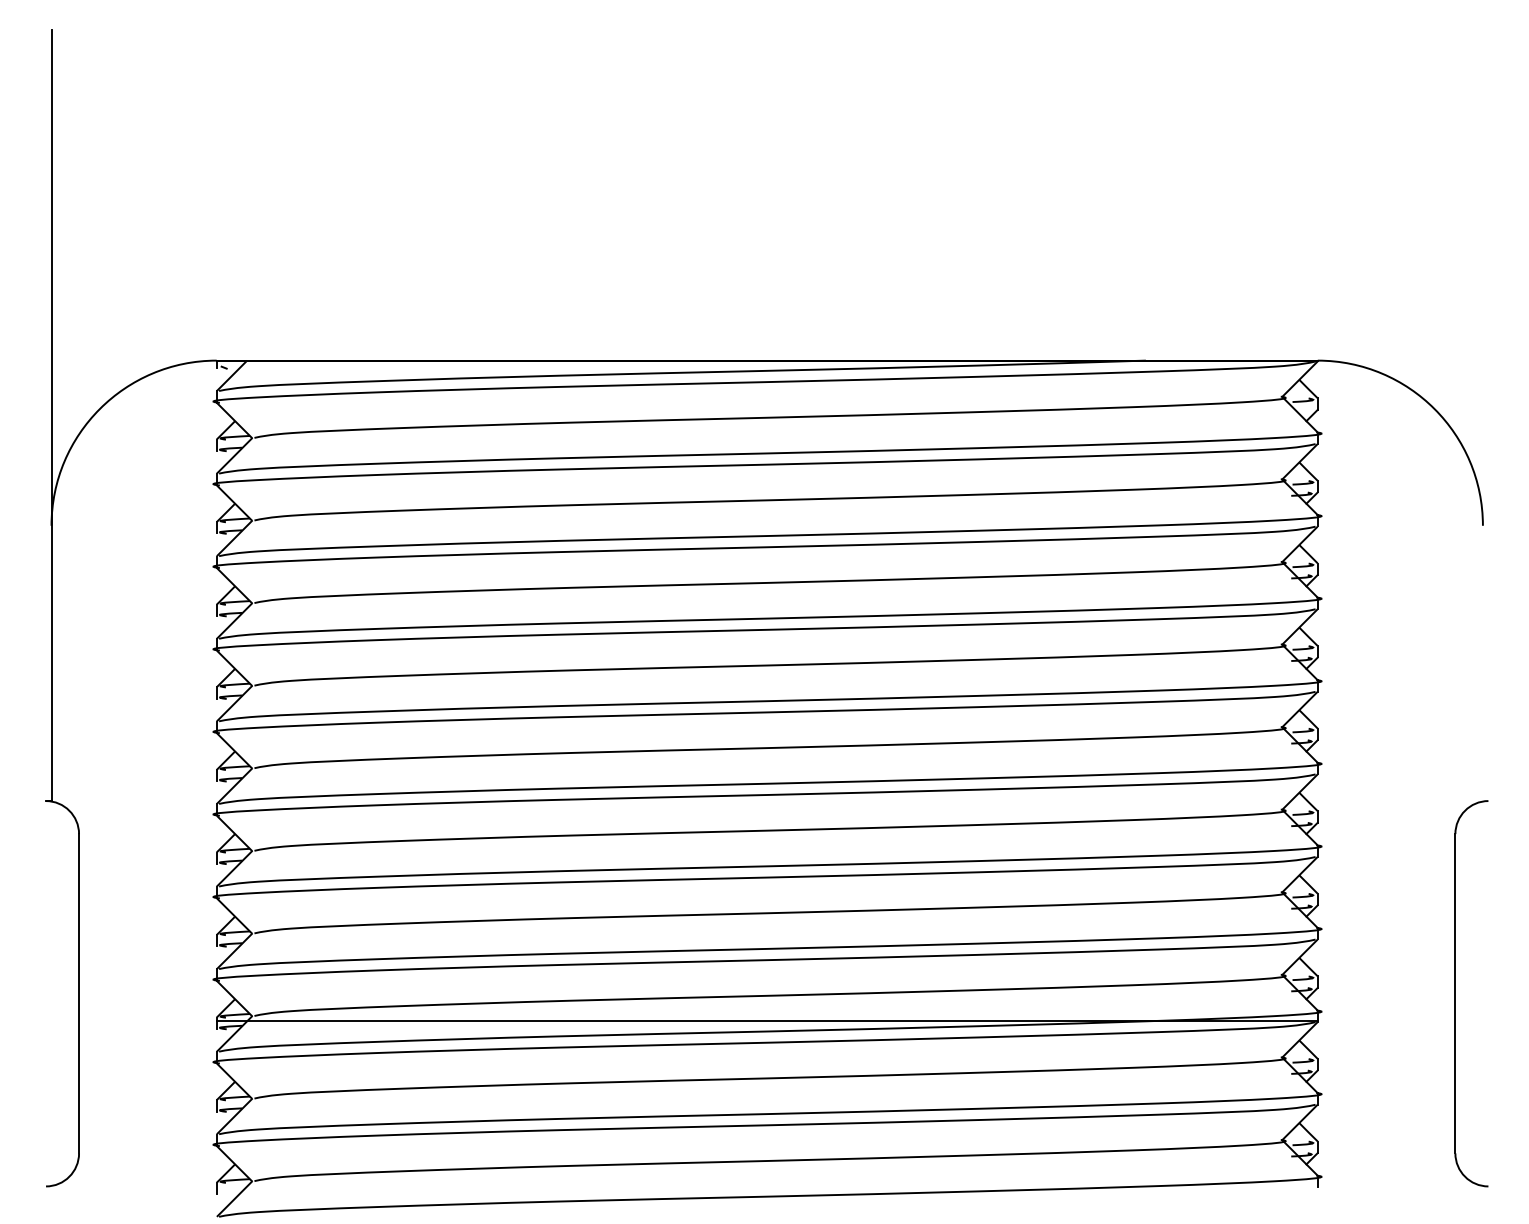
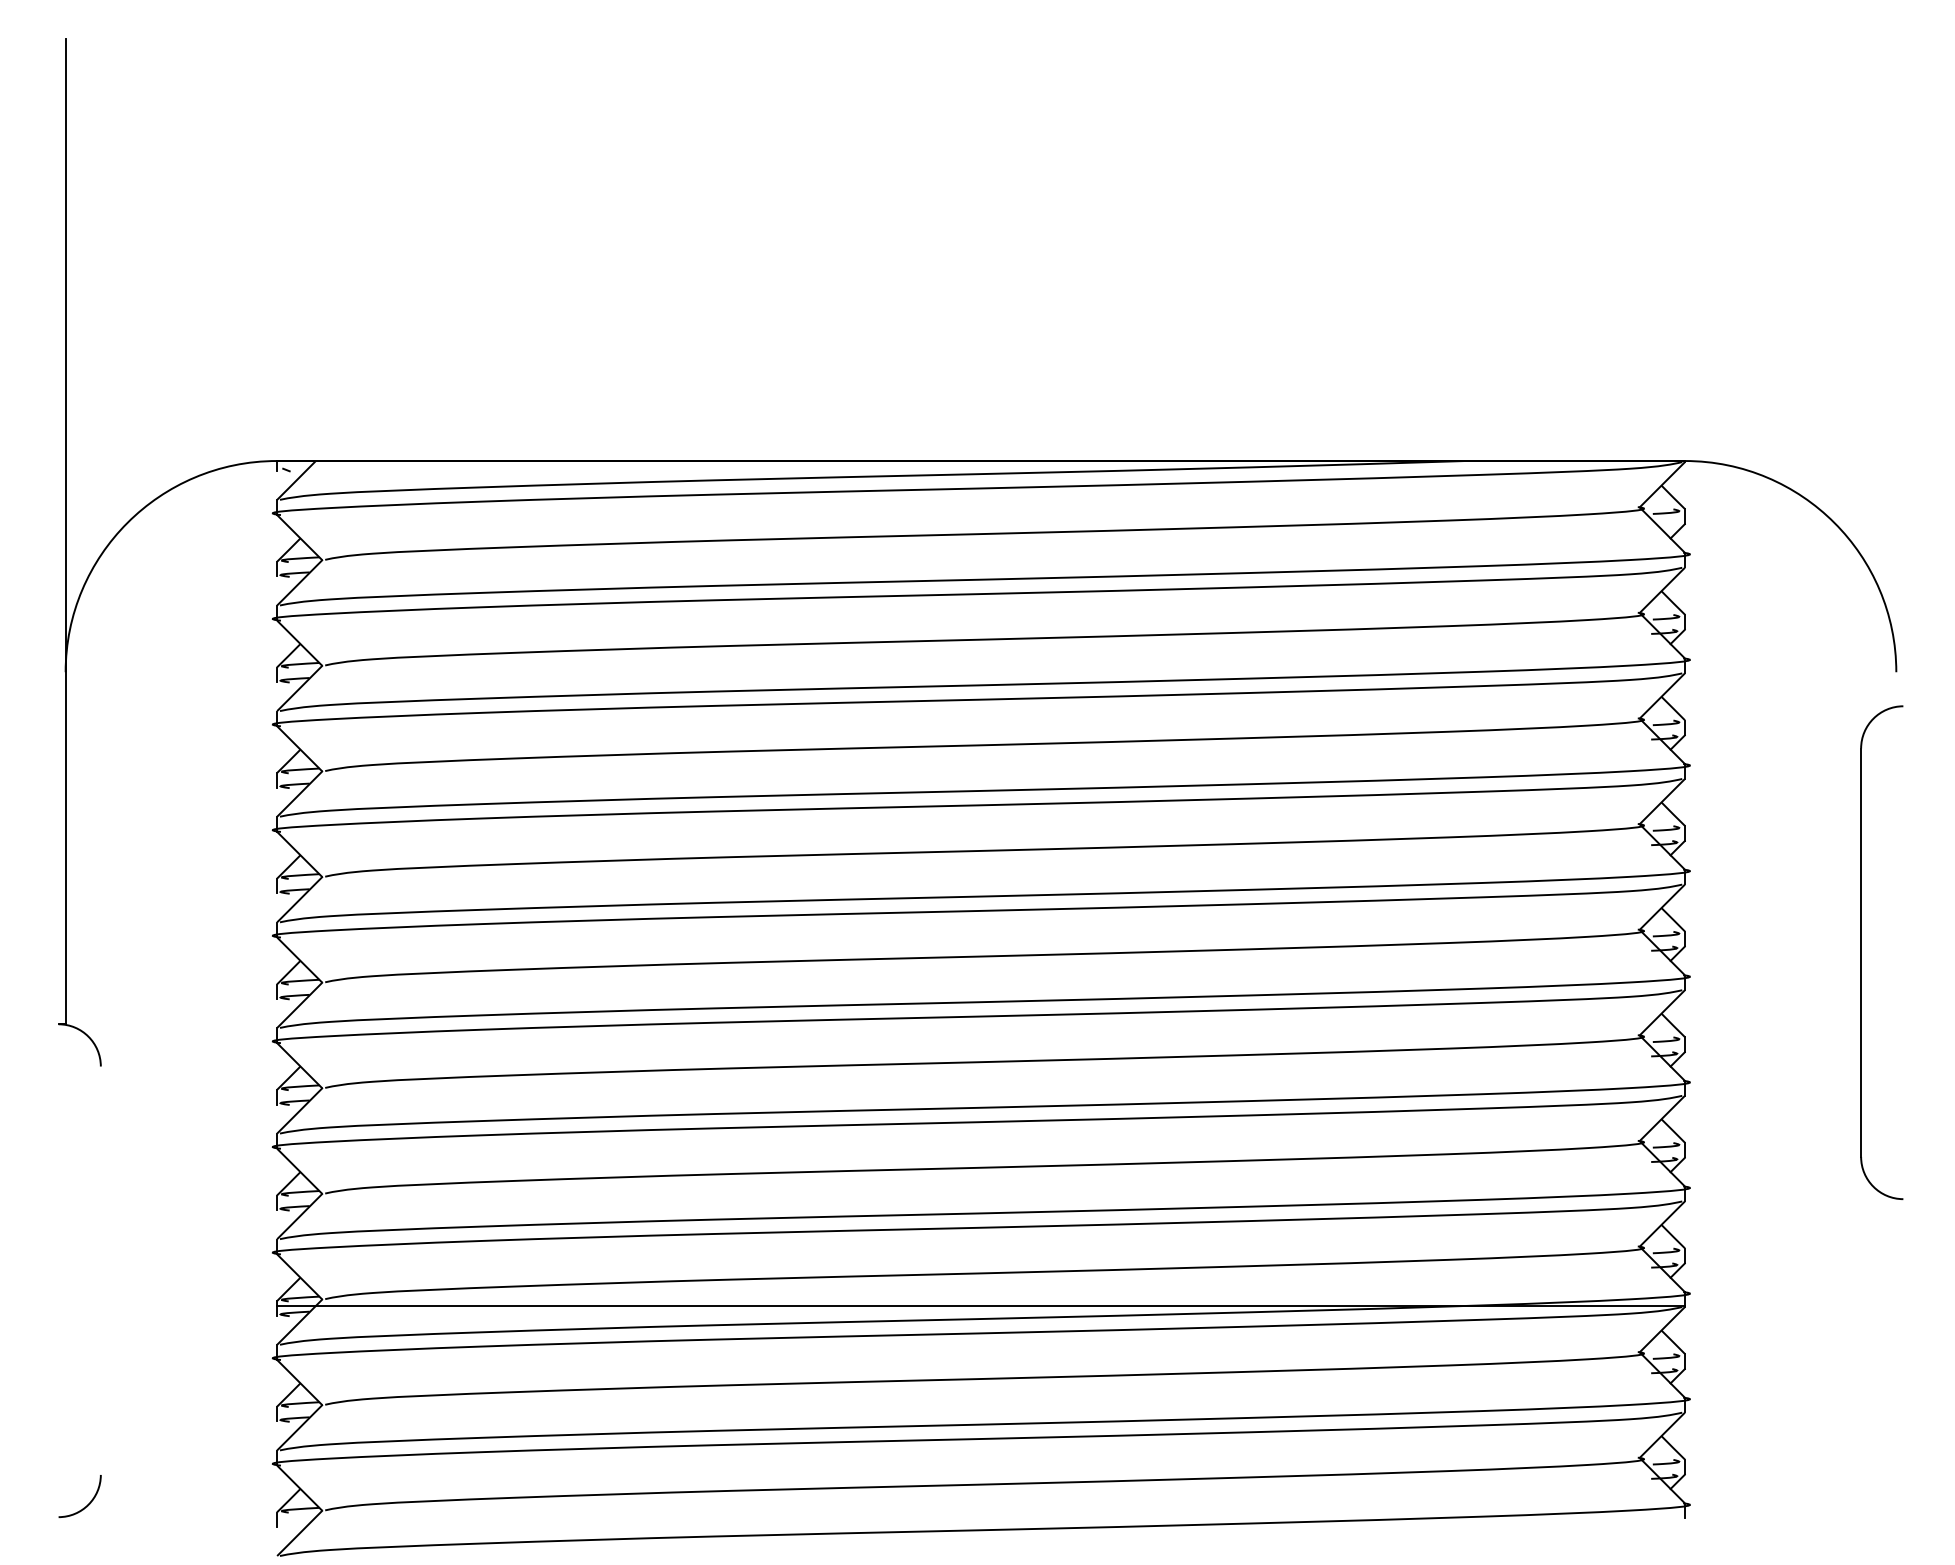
line: (78, 993) -> (100, 1270), removed
part: (1455, 993) -> (1861, 952), moved

